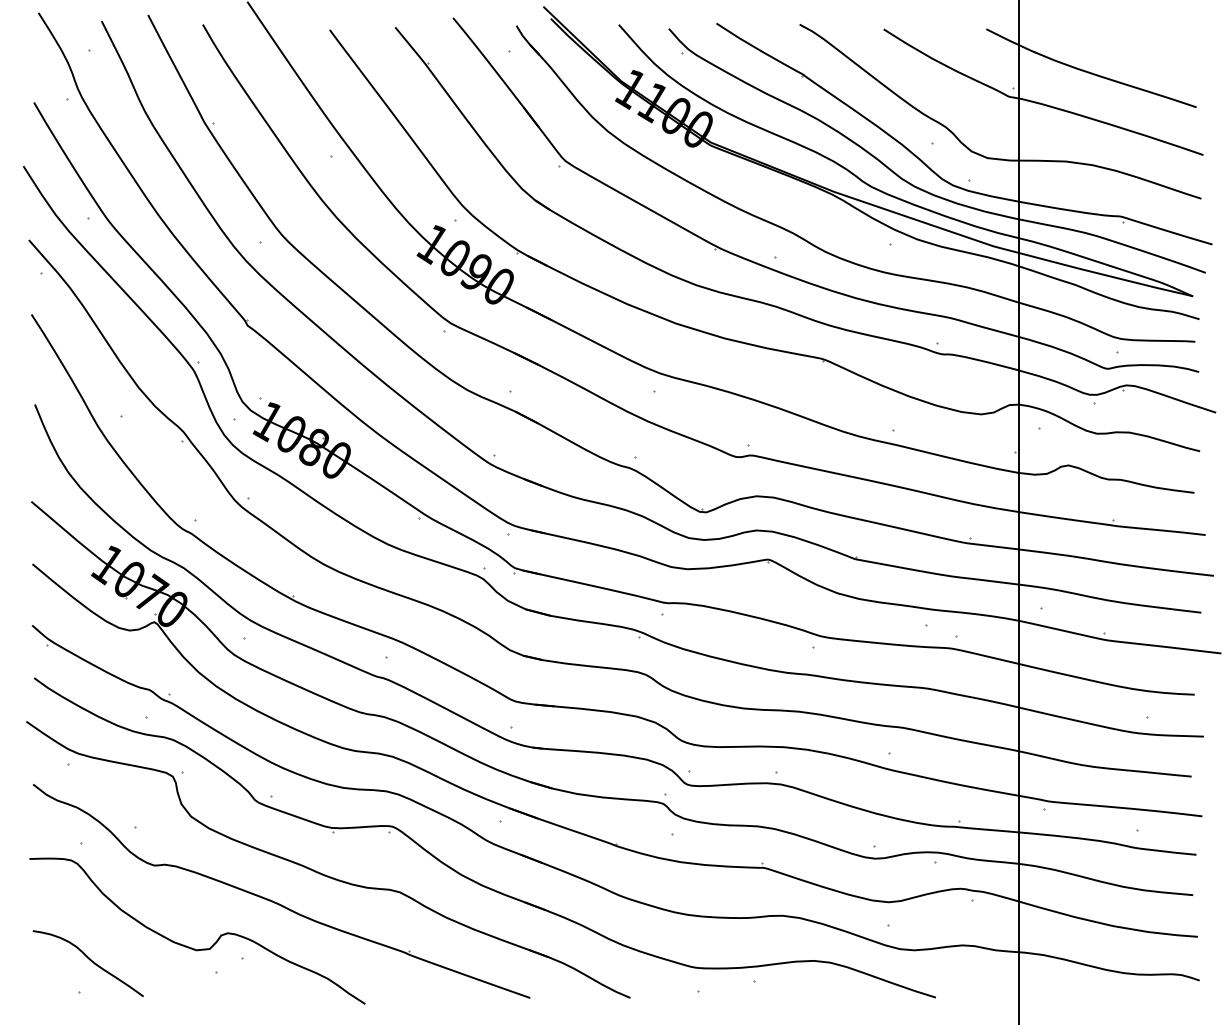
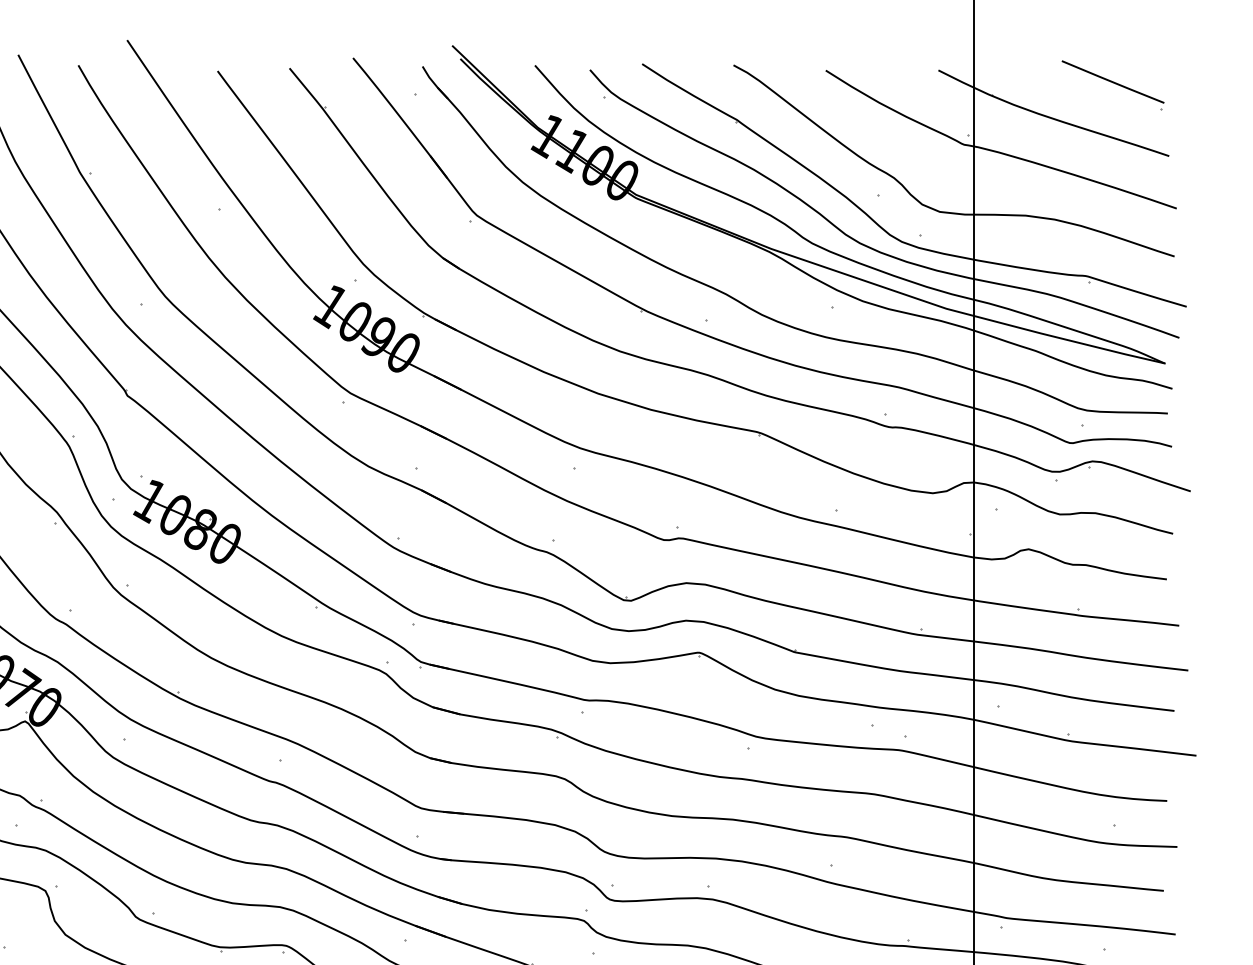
part: (1145, 42) -> (1113, 84), added

